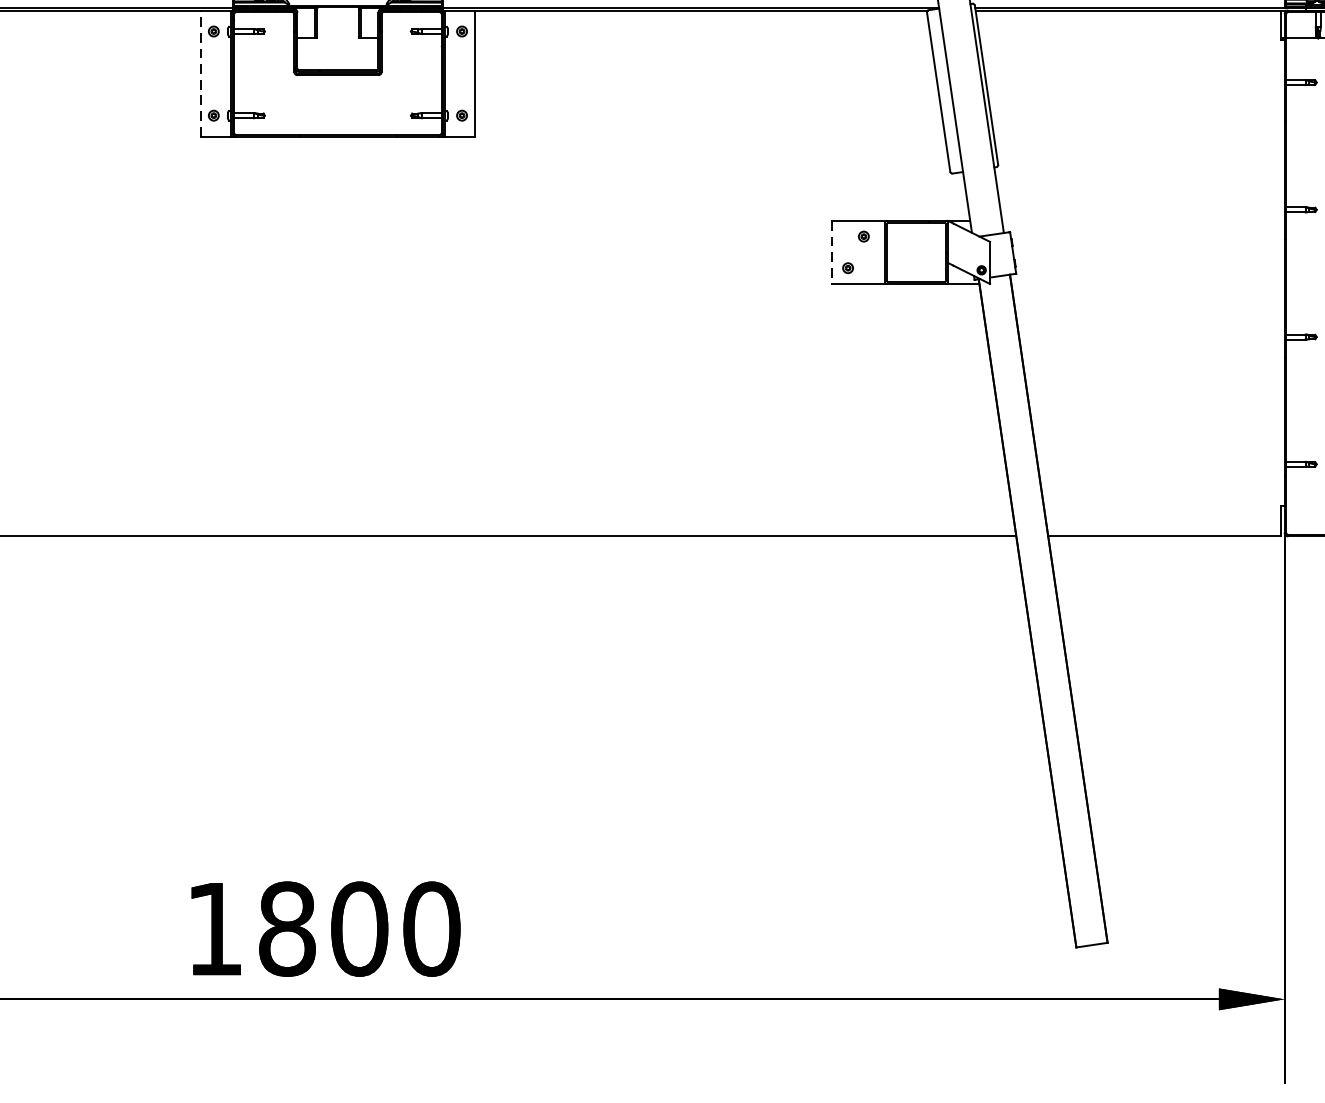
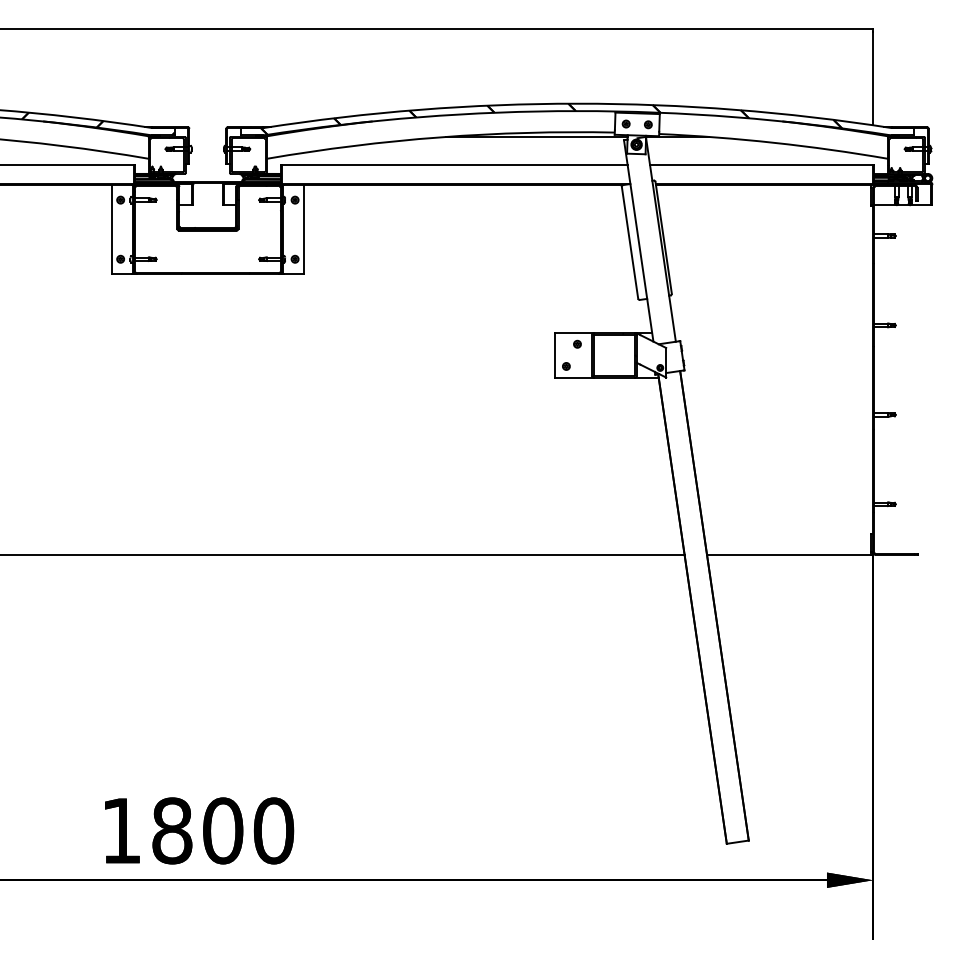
line: (200, 73) -> (111, 229), dashed -> solid
line: (832, 252) -> (555, 355), dashed -> solid

